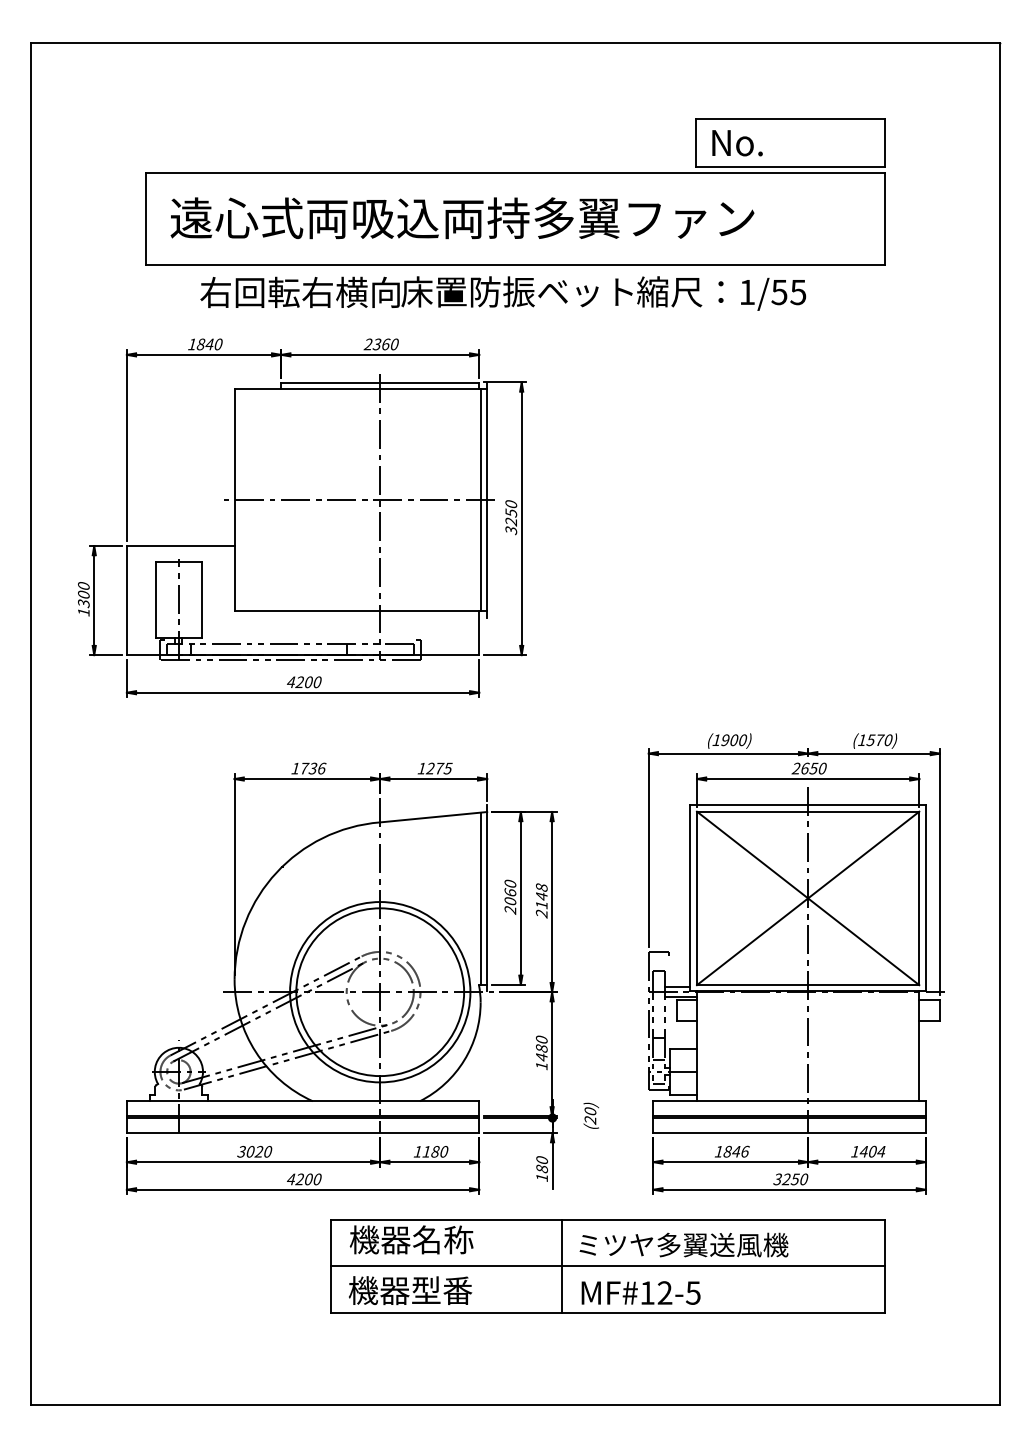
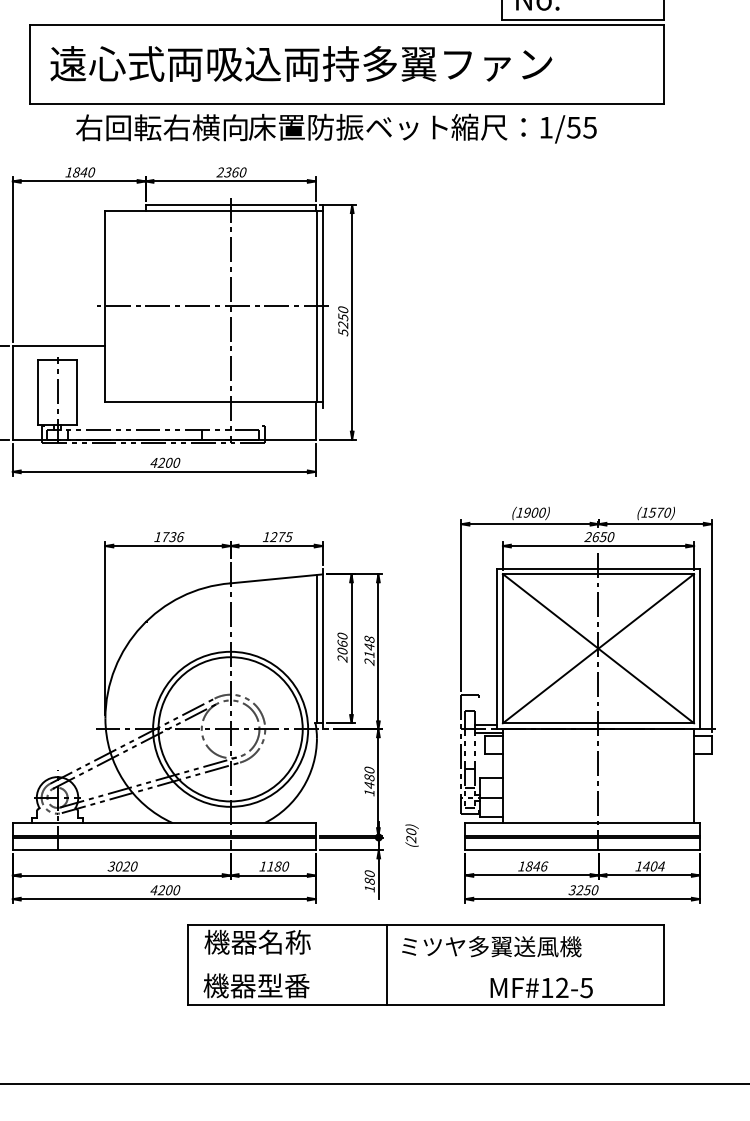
text: (510, 529) -> (342, 331), 3250 -> 5250
line: (607, 1266) -> (425, 965), removed
text: (640, 1292) -> (541, 987), moved

